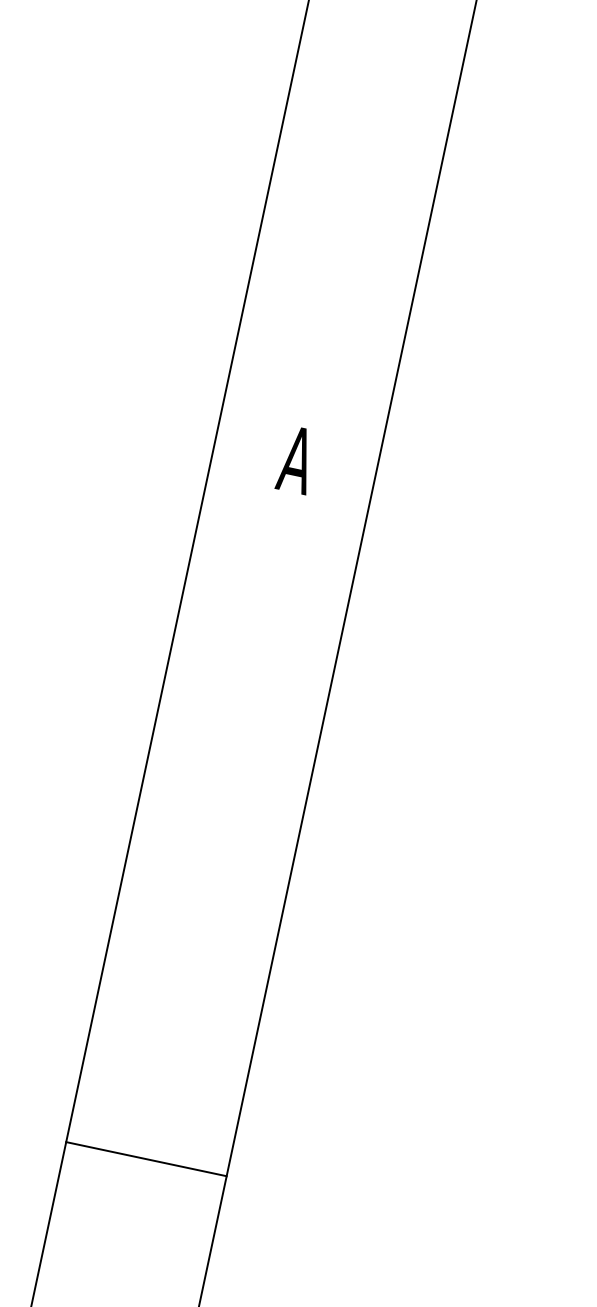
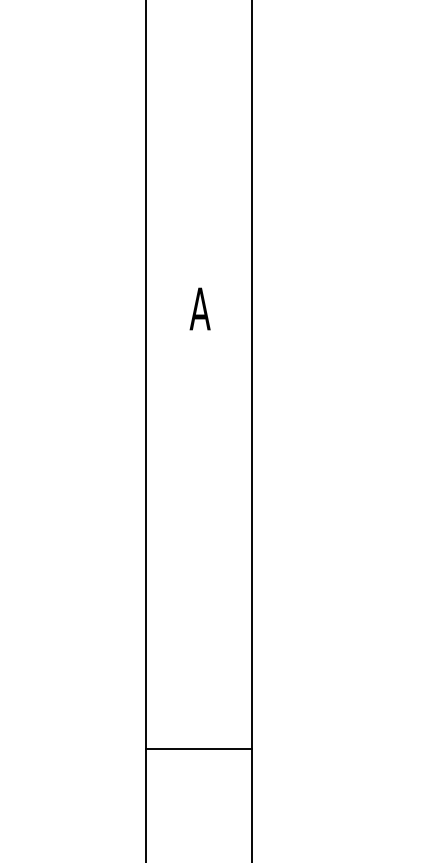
line: (145, 1158) -> (198, 748), moved

